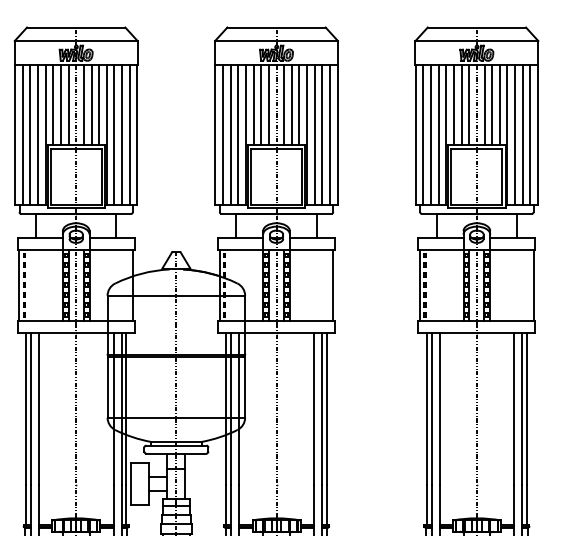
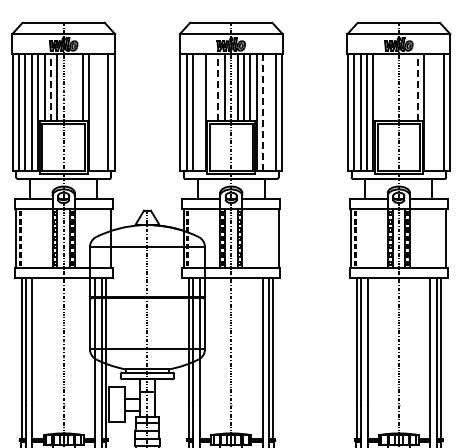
line: (60, 104) -> (50, 87), solid -> dashed
line: (84, 104) -> (70, 87), removed
line: (91, 104) -> (76, 87), removed
line: (254, 104) -> (212, 87), removed
line: (261, 104) -> (218, 87), solid -> dashed
line: (453, 104) -> (379, 87), removed
line: (462, 104) -> (386, 87), removed
line: (469, 104) -> (392, 87), removed
line: (484, 104) -> (405, 87), removed
line: (491, 104) -> (411, 87), removed
line: (500, 104) -> (418, 87), solid -> dashed
line: (315, 133) -> (263, 111), solid -> dashed
line: (114, 134) -> (95, 112), removed
line: (122, 134) -> (102, 112), removed
line: (238, 134) -> (199, 112), removed
line: (322, 134) -> (269, 112), removed
line: (514, 134) -> (430, 112), removed
line: (523, 134) -> (437, 112), removed

